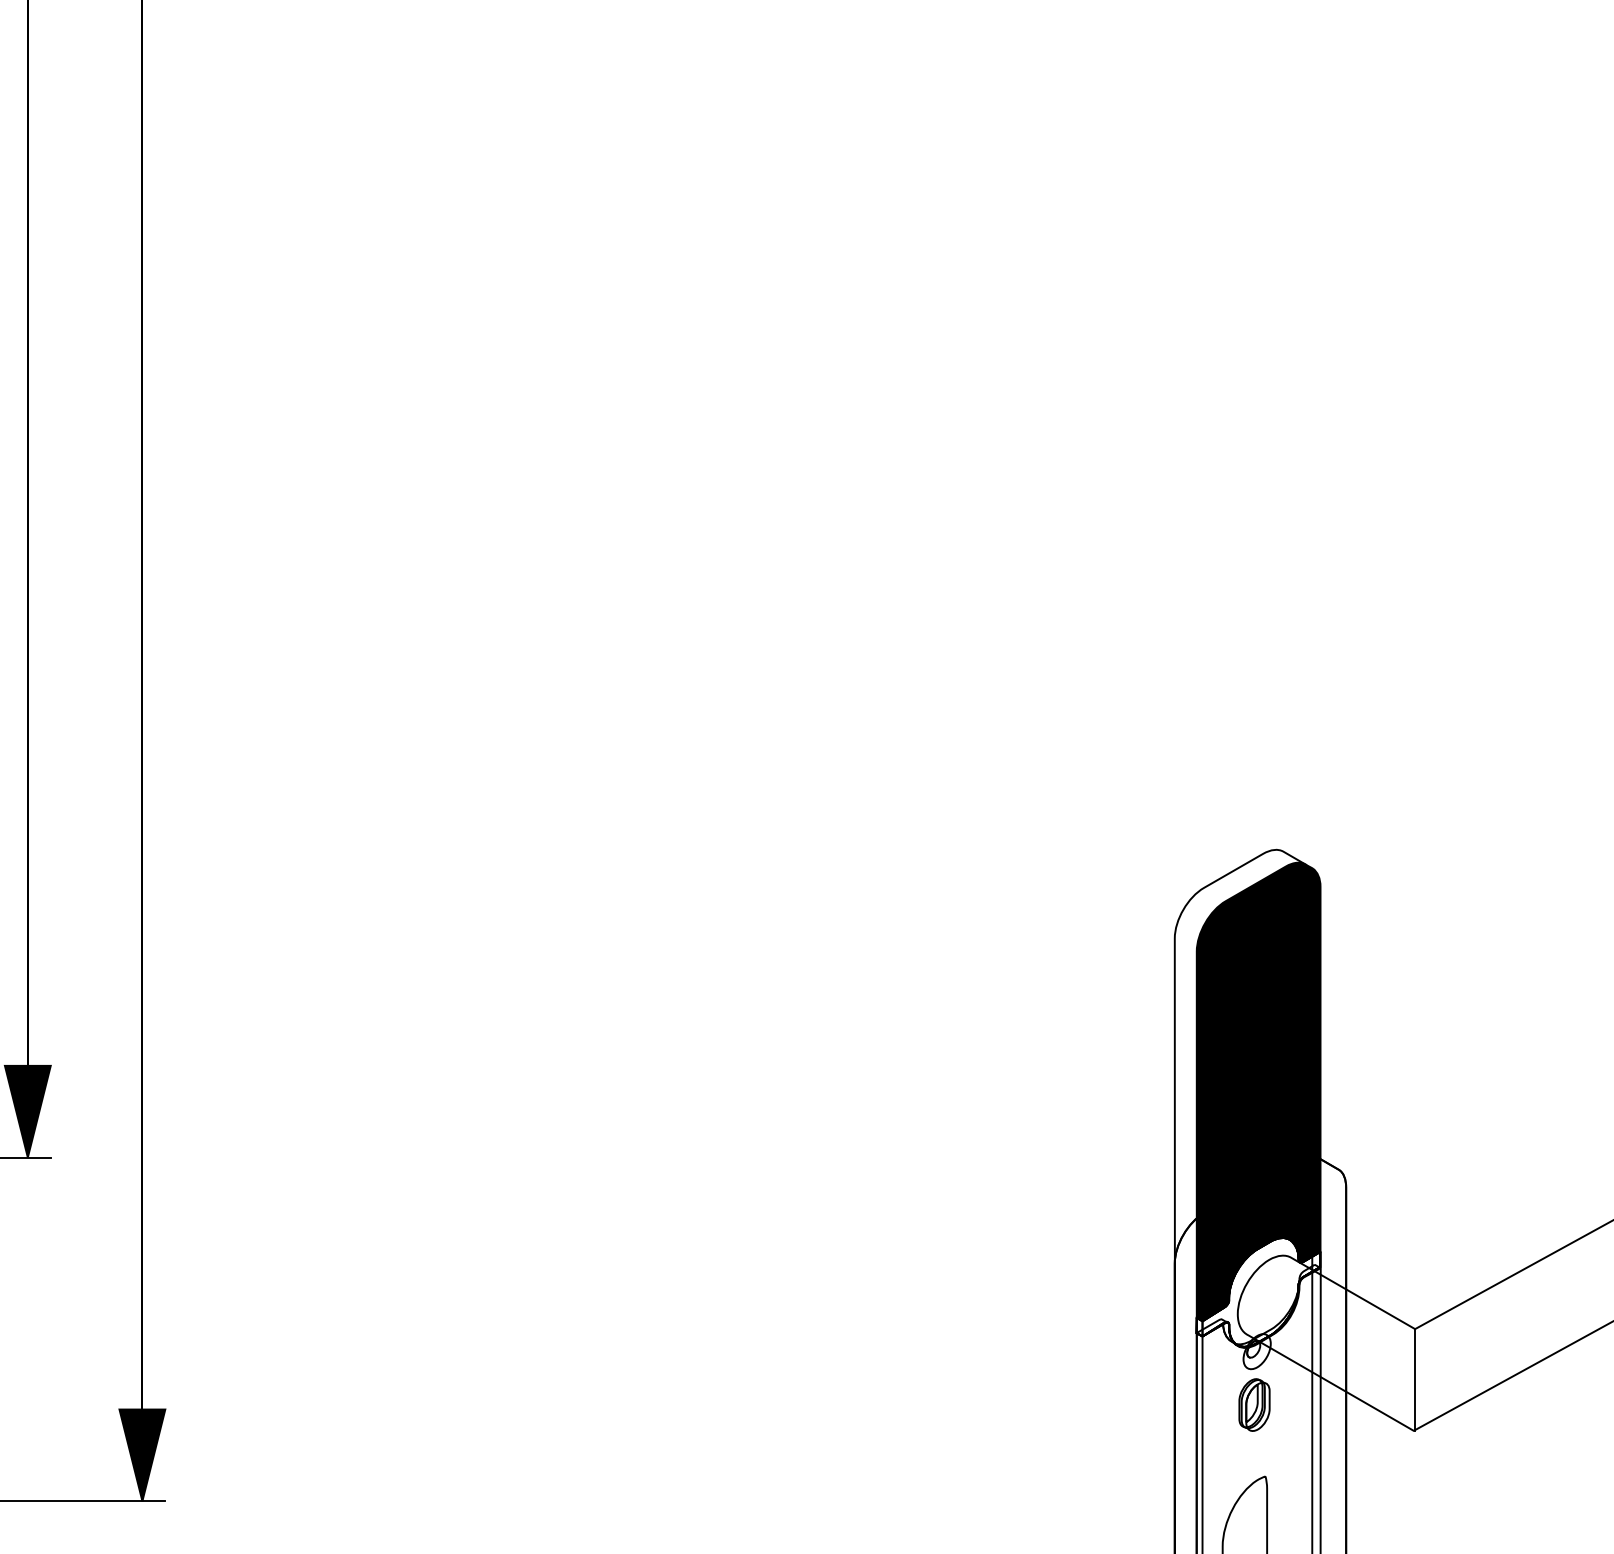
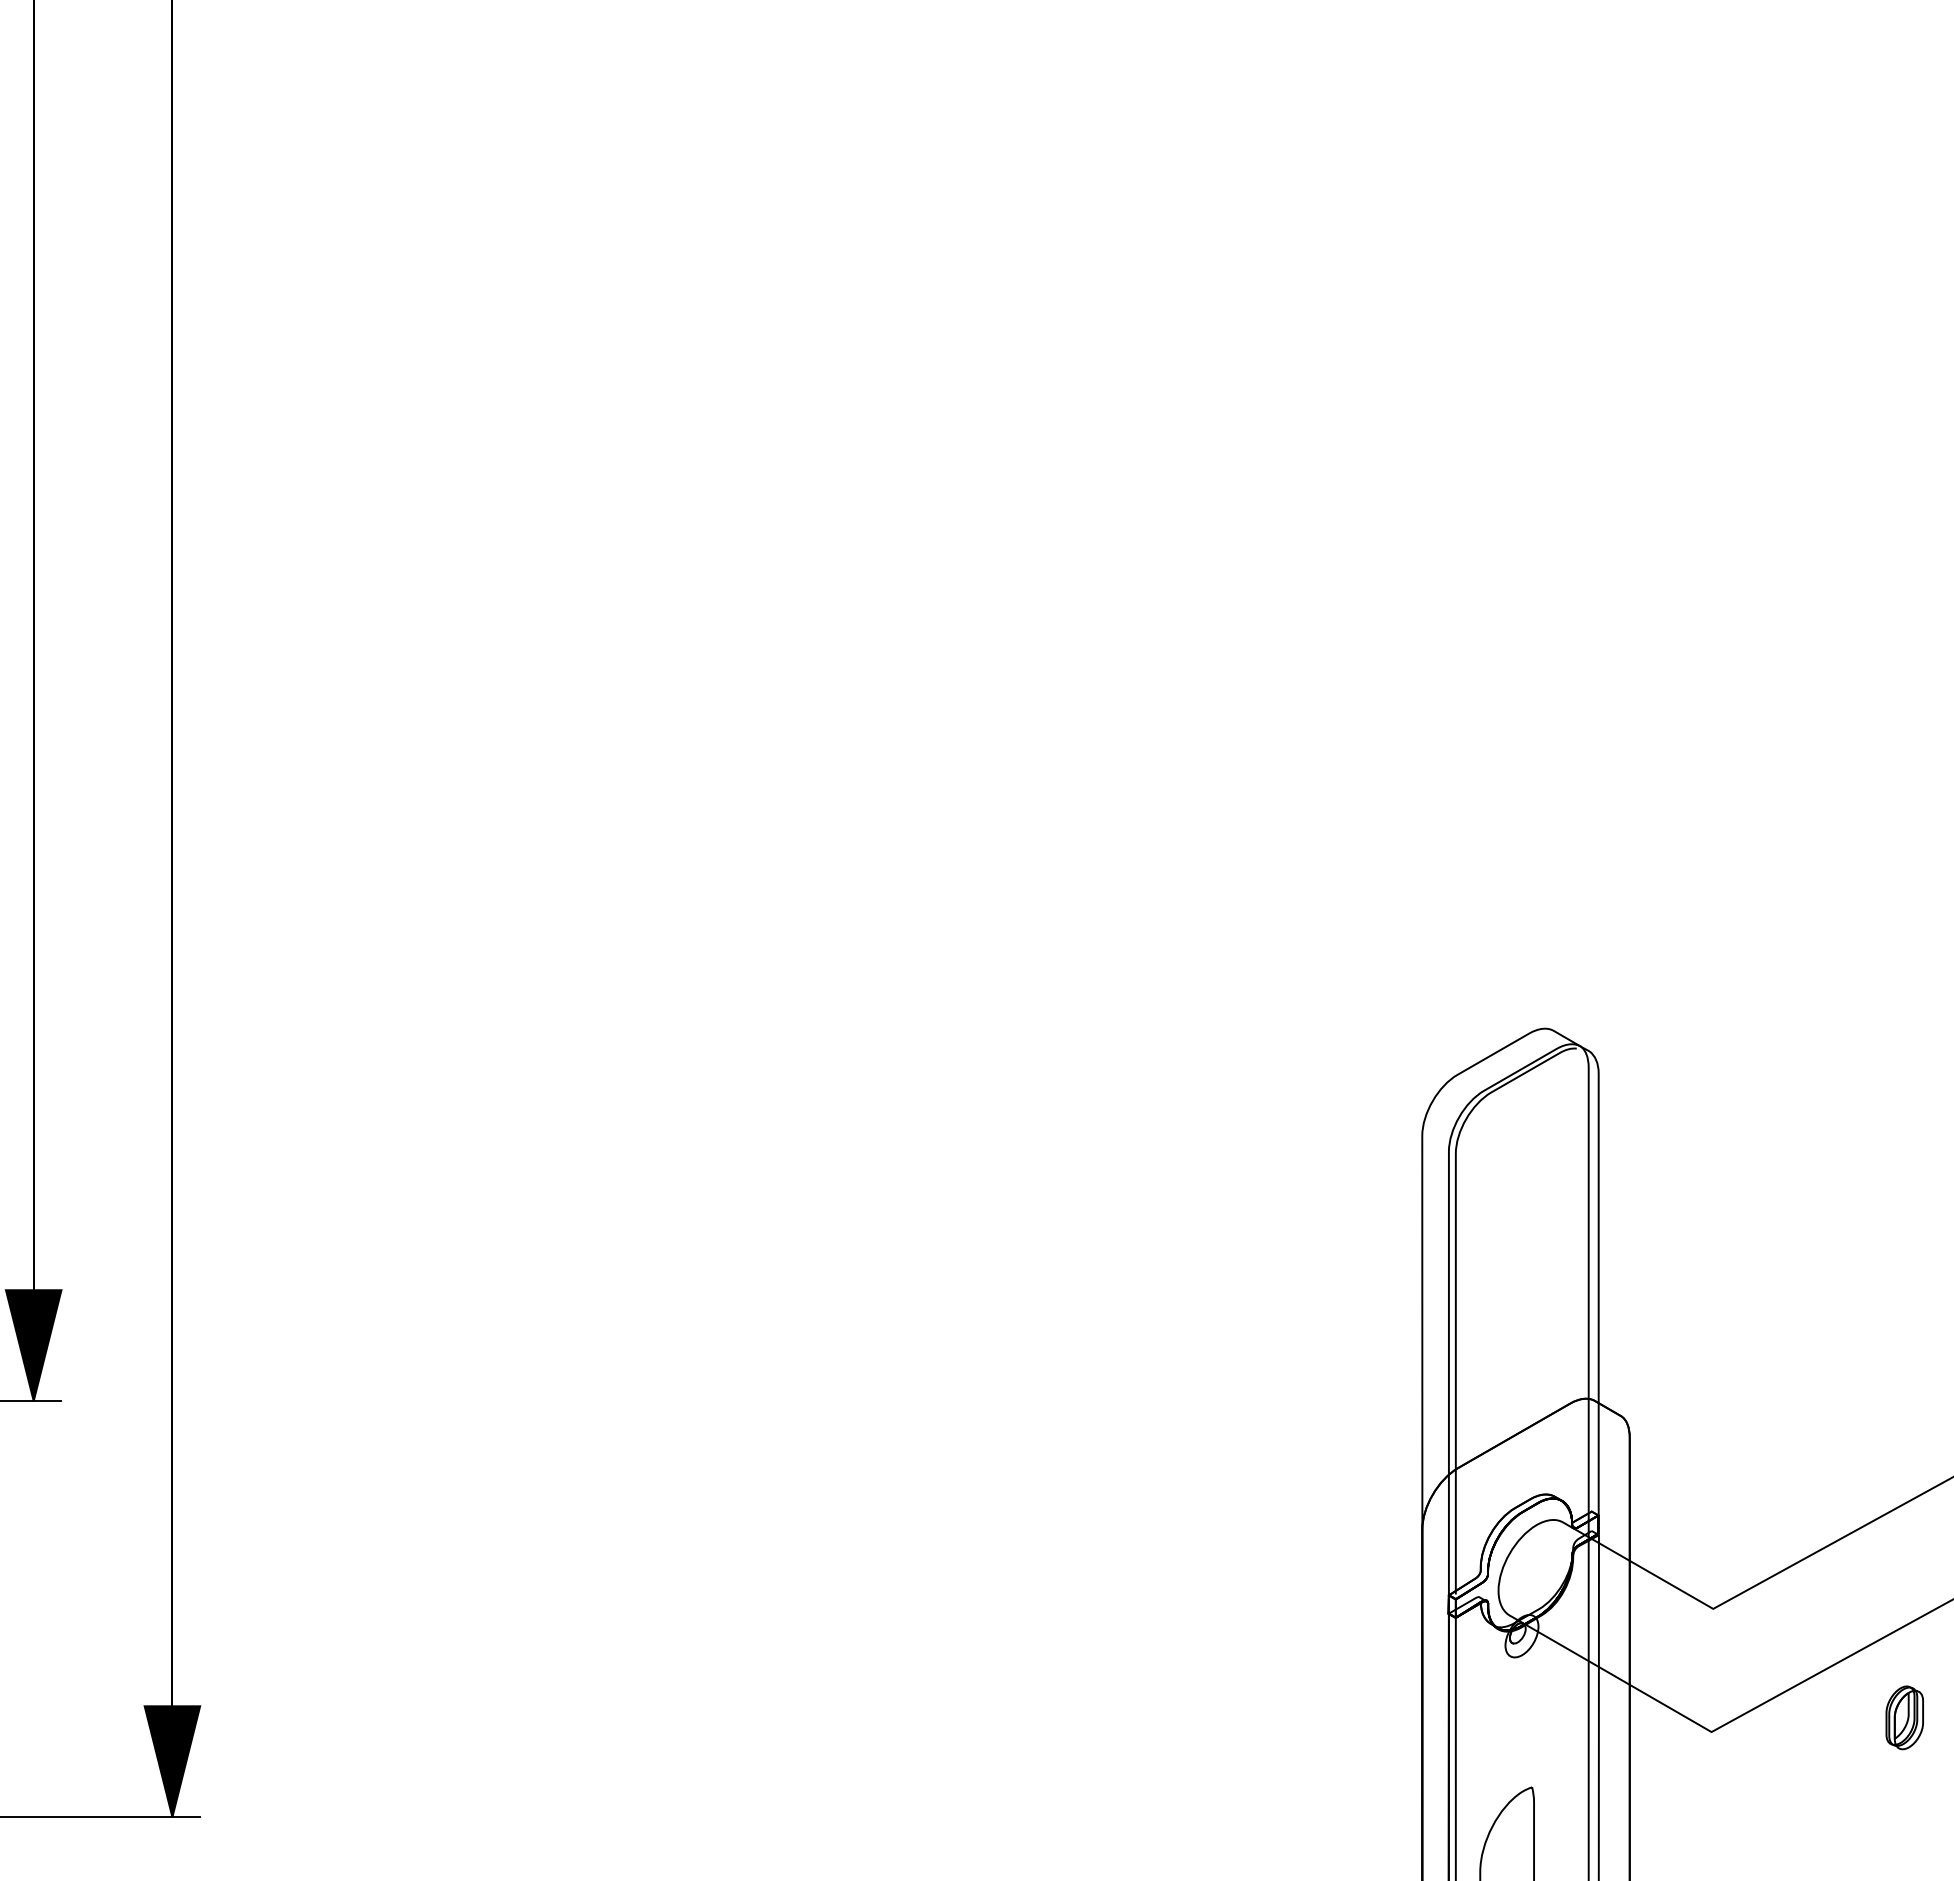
fill: (1258, 1091) -> (1523, 1321), removed
line: (1415, 1379) -> (1713, 1670), removed
part: (1254, 1404) -> (1904, 1717), moved

